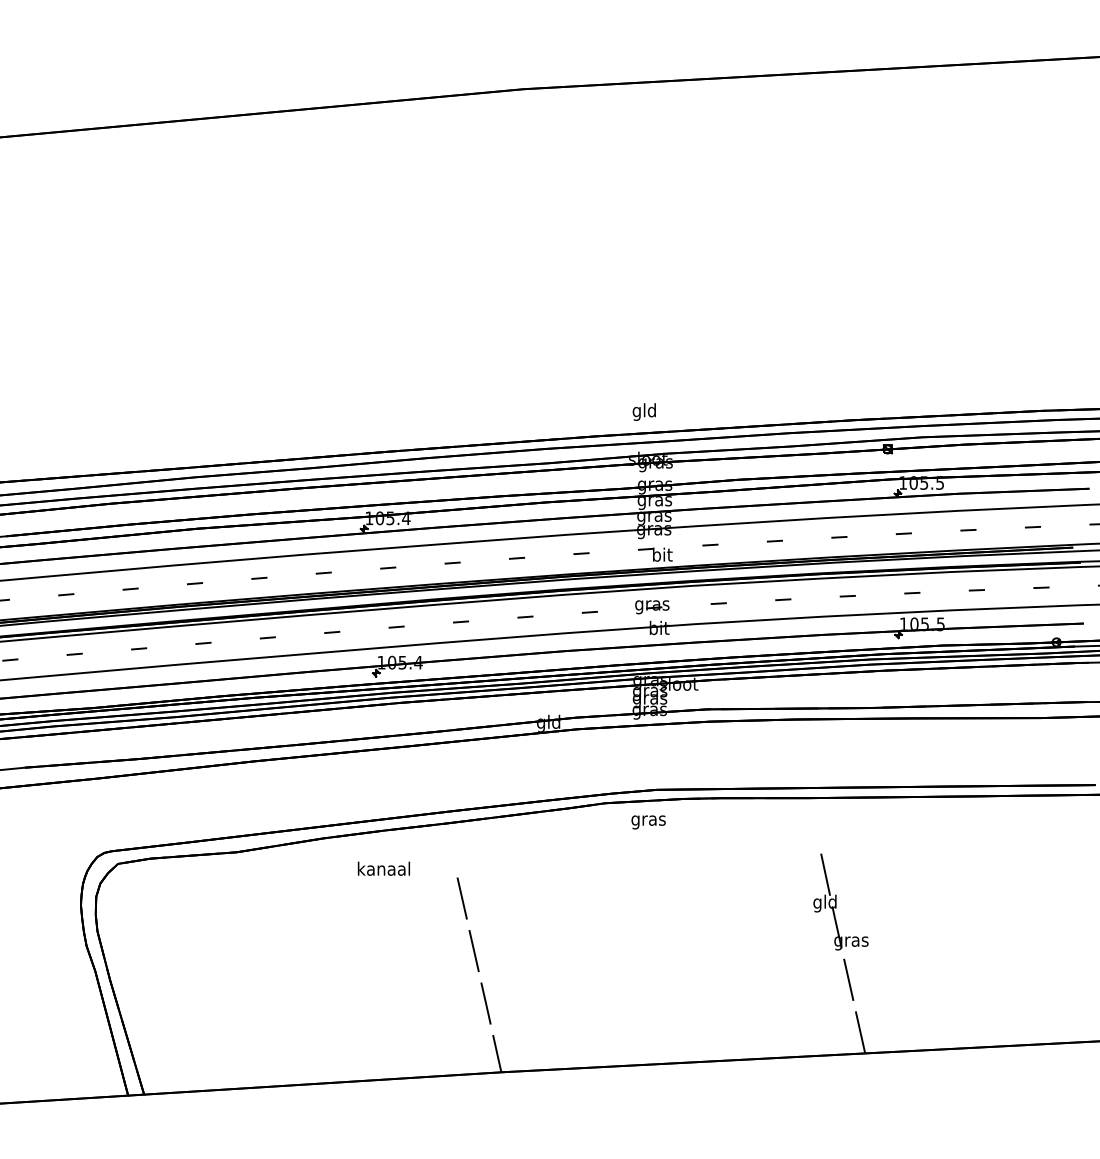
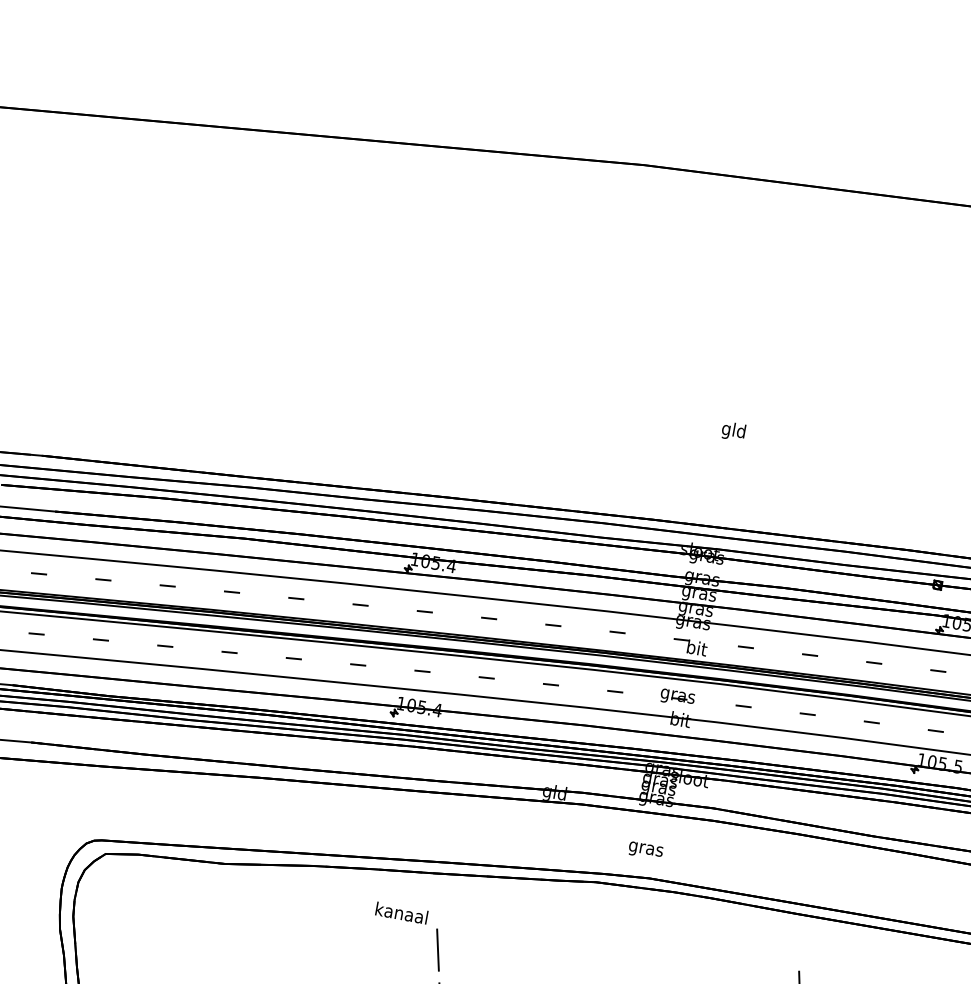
text: (643, 411) -> (732, 430), moved
text: (648, 822) -> (645, 850), moved
text: (383, 868) -> (401, 912), moved

